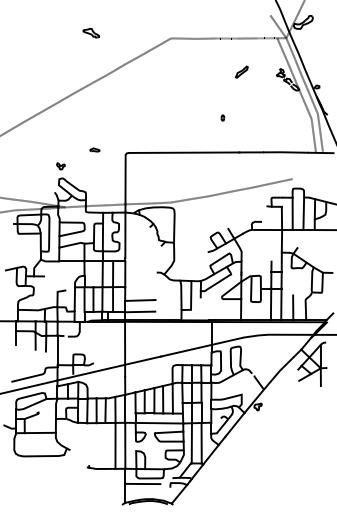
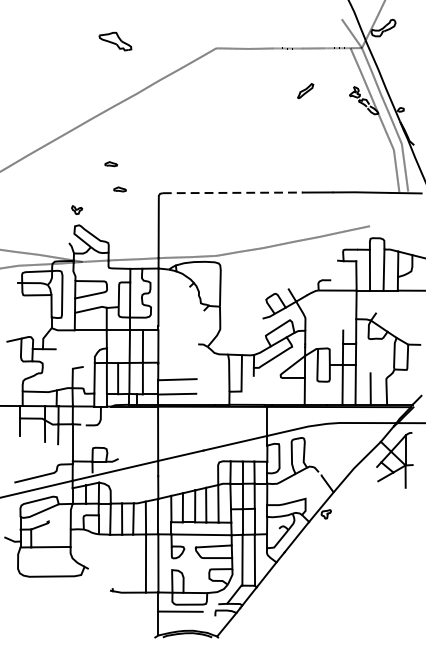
part: (90, 33) -> (114, 42), size x1.6
part: (222, 117) -> (281, 148), removed
part: (87, 129) -> (110, 163), added
line: (184, 152) -> (233, 192), solid -> dashed

